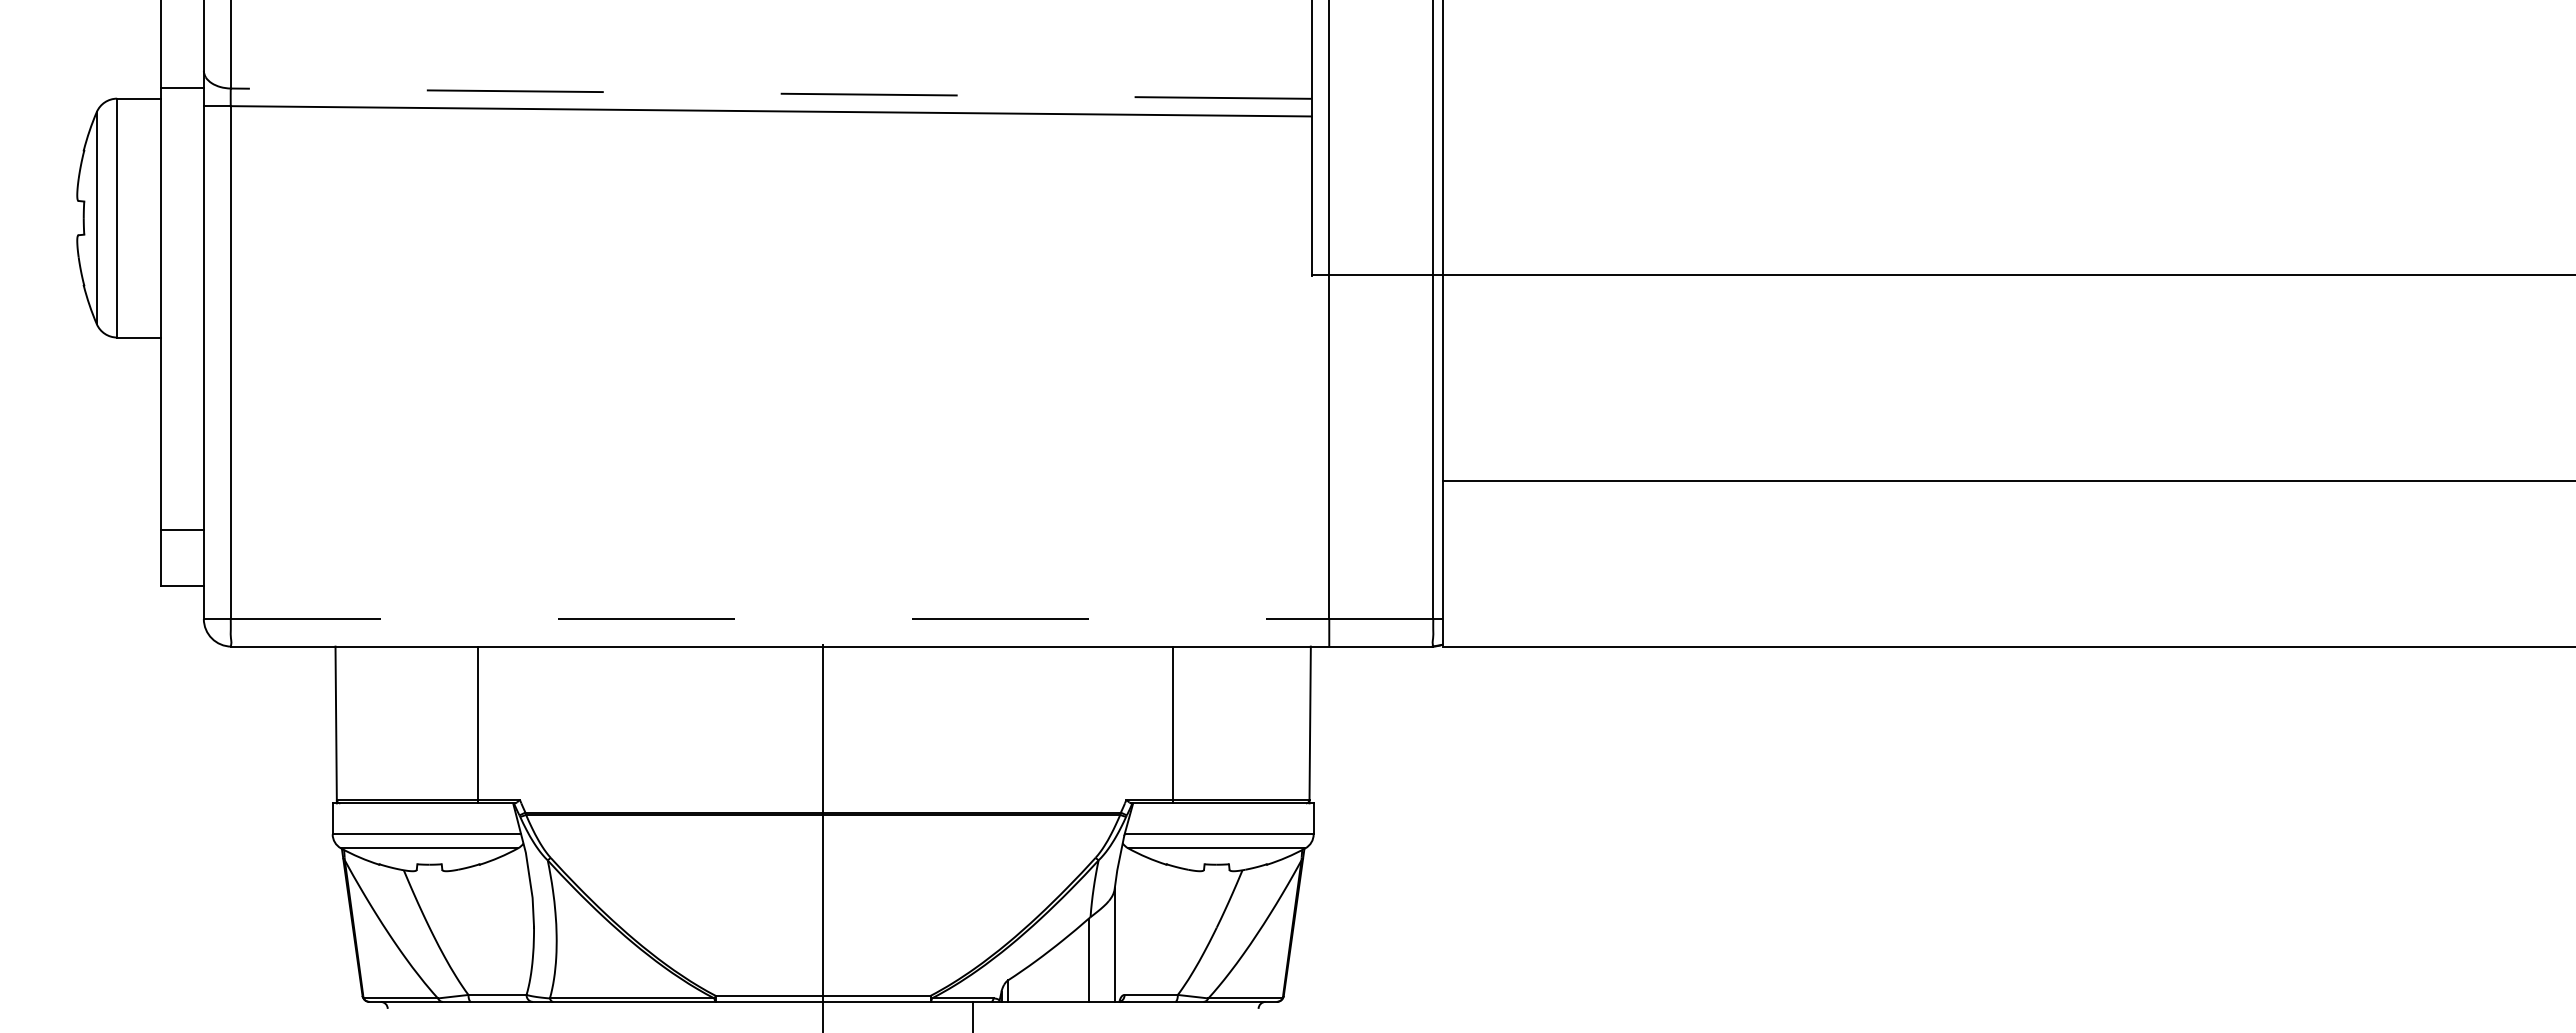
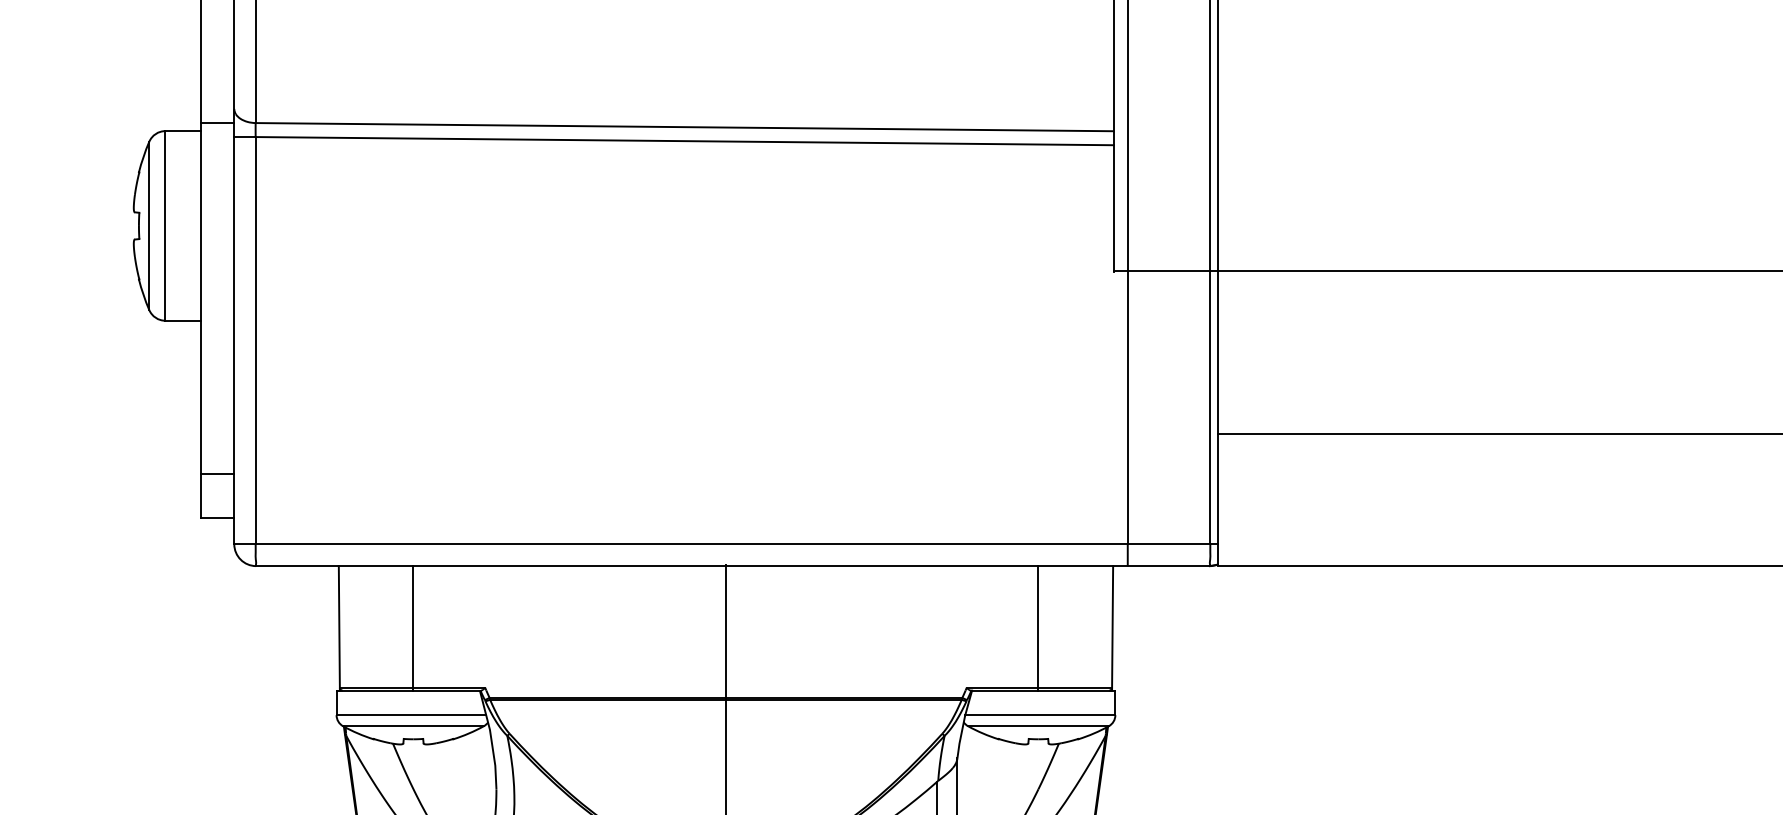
line: (770, 93) -> (684, 127), dashed -> solid
line: (823, 618) -> (726, 543), dashed -> solid
line: (477, 724) -> (413, 627), moved
line: (1172, 724) -> (1038, 627), moved

